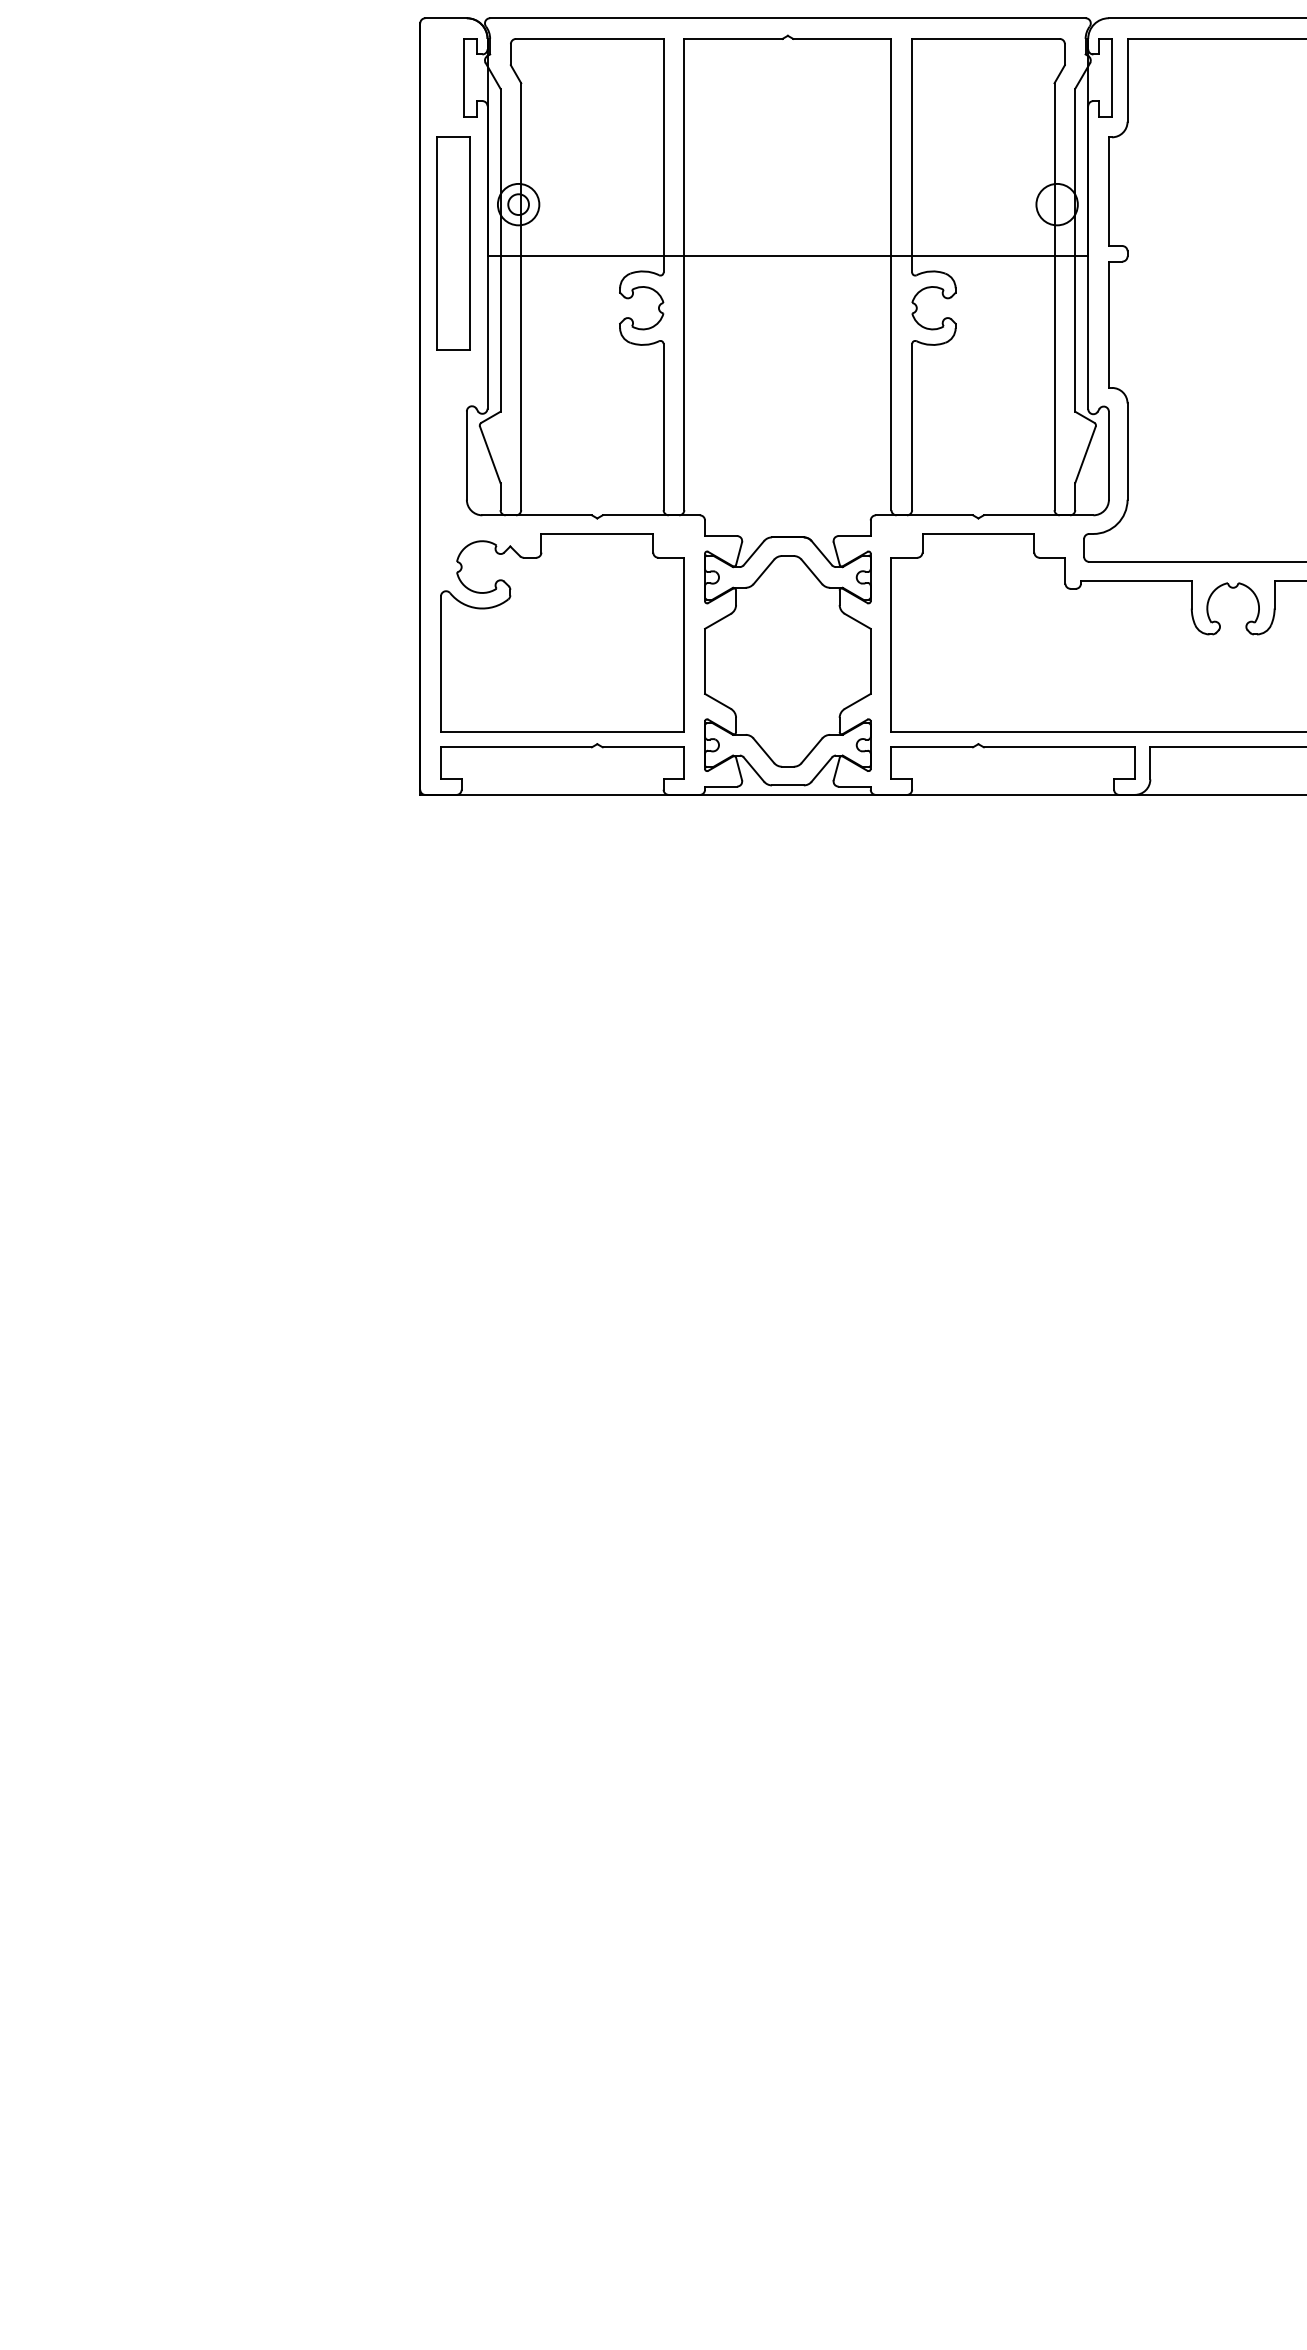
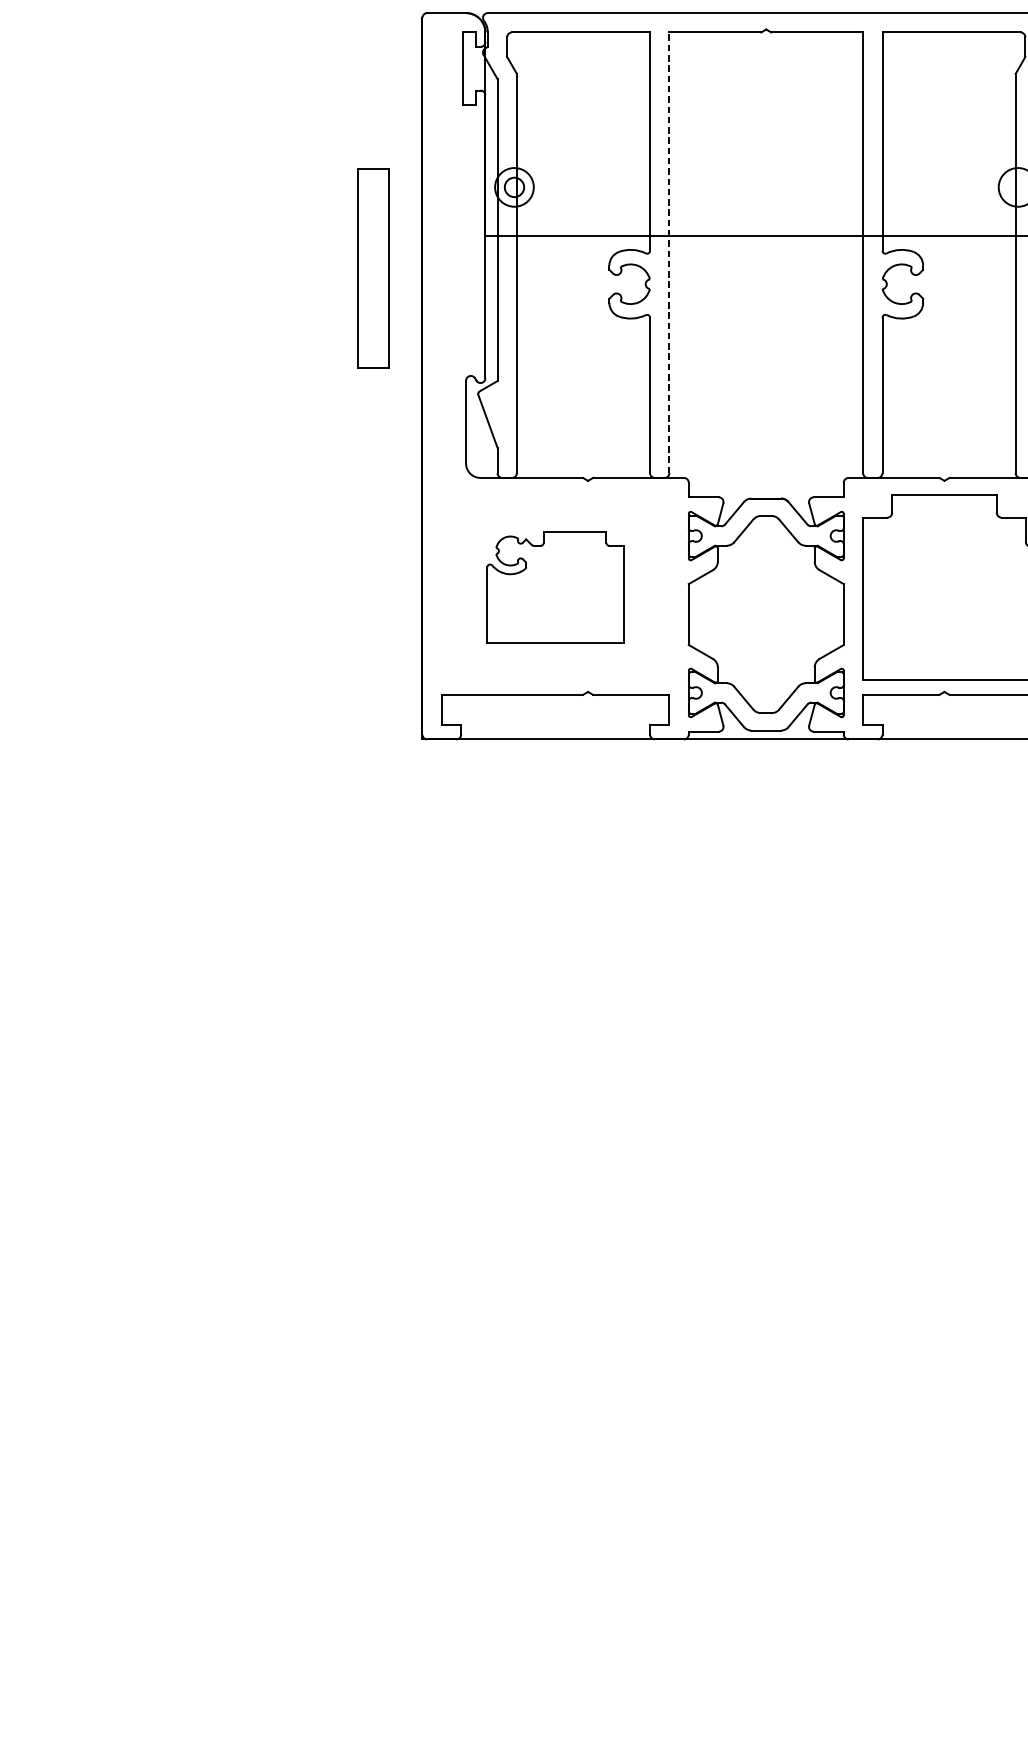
part: (453, 243) -> (373, 268), moved
line: (684, 274) -> (669, 252), solid -> dashed
part: (562, 632) -> (555, 587), size x0.6

